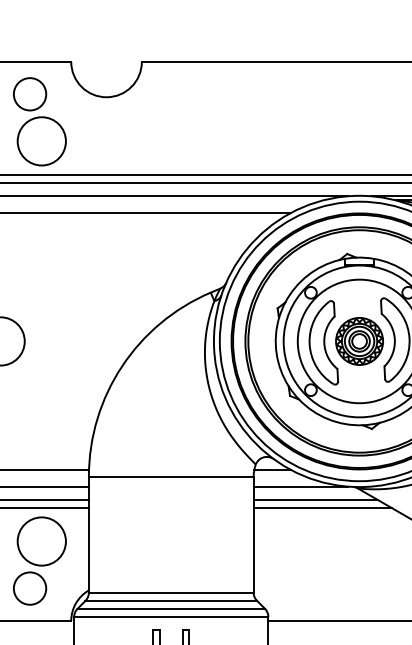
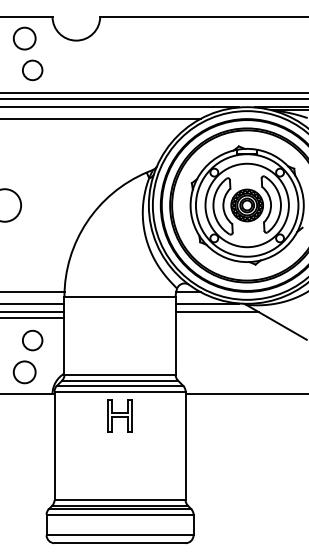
circle: (41, 141) -> (32, 70), size x0.6
line: (322, 508) -> (222, 318), removed
circle: (41, 541) -> (32, 340), size x0.6

